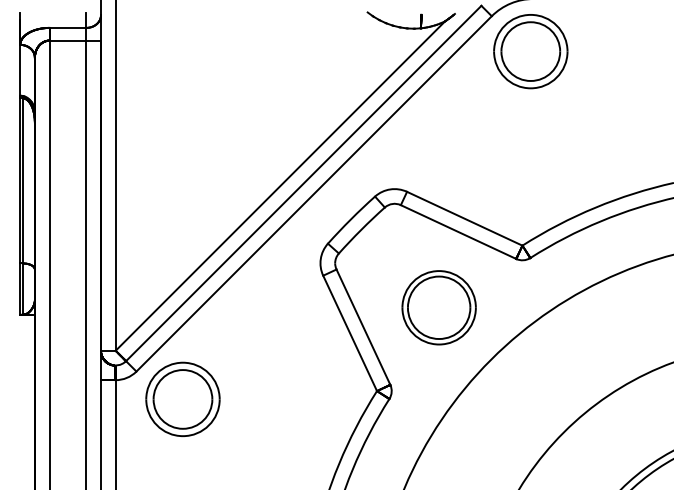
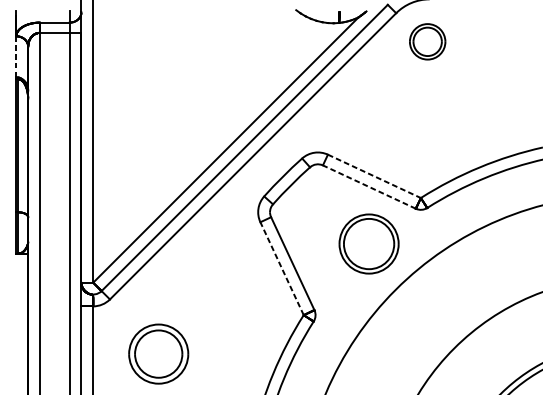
part: (530, 51) -> (427, 41), size x0.6
line: (20, 69) -> (16, 56), solid -> dashed
line: (464, 218) -> (374, 176), solid -> dashed
line: (458, 232) -> (369, 187), solid -> dashed
part: (438, 307) -> (368, 243), moved
line: (350, 333) -> (282, 268), solid -> dashed
part: (182, 398) -> (158, 353), moved

